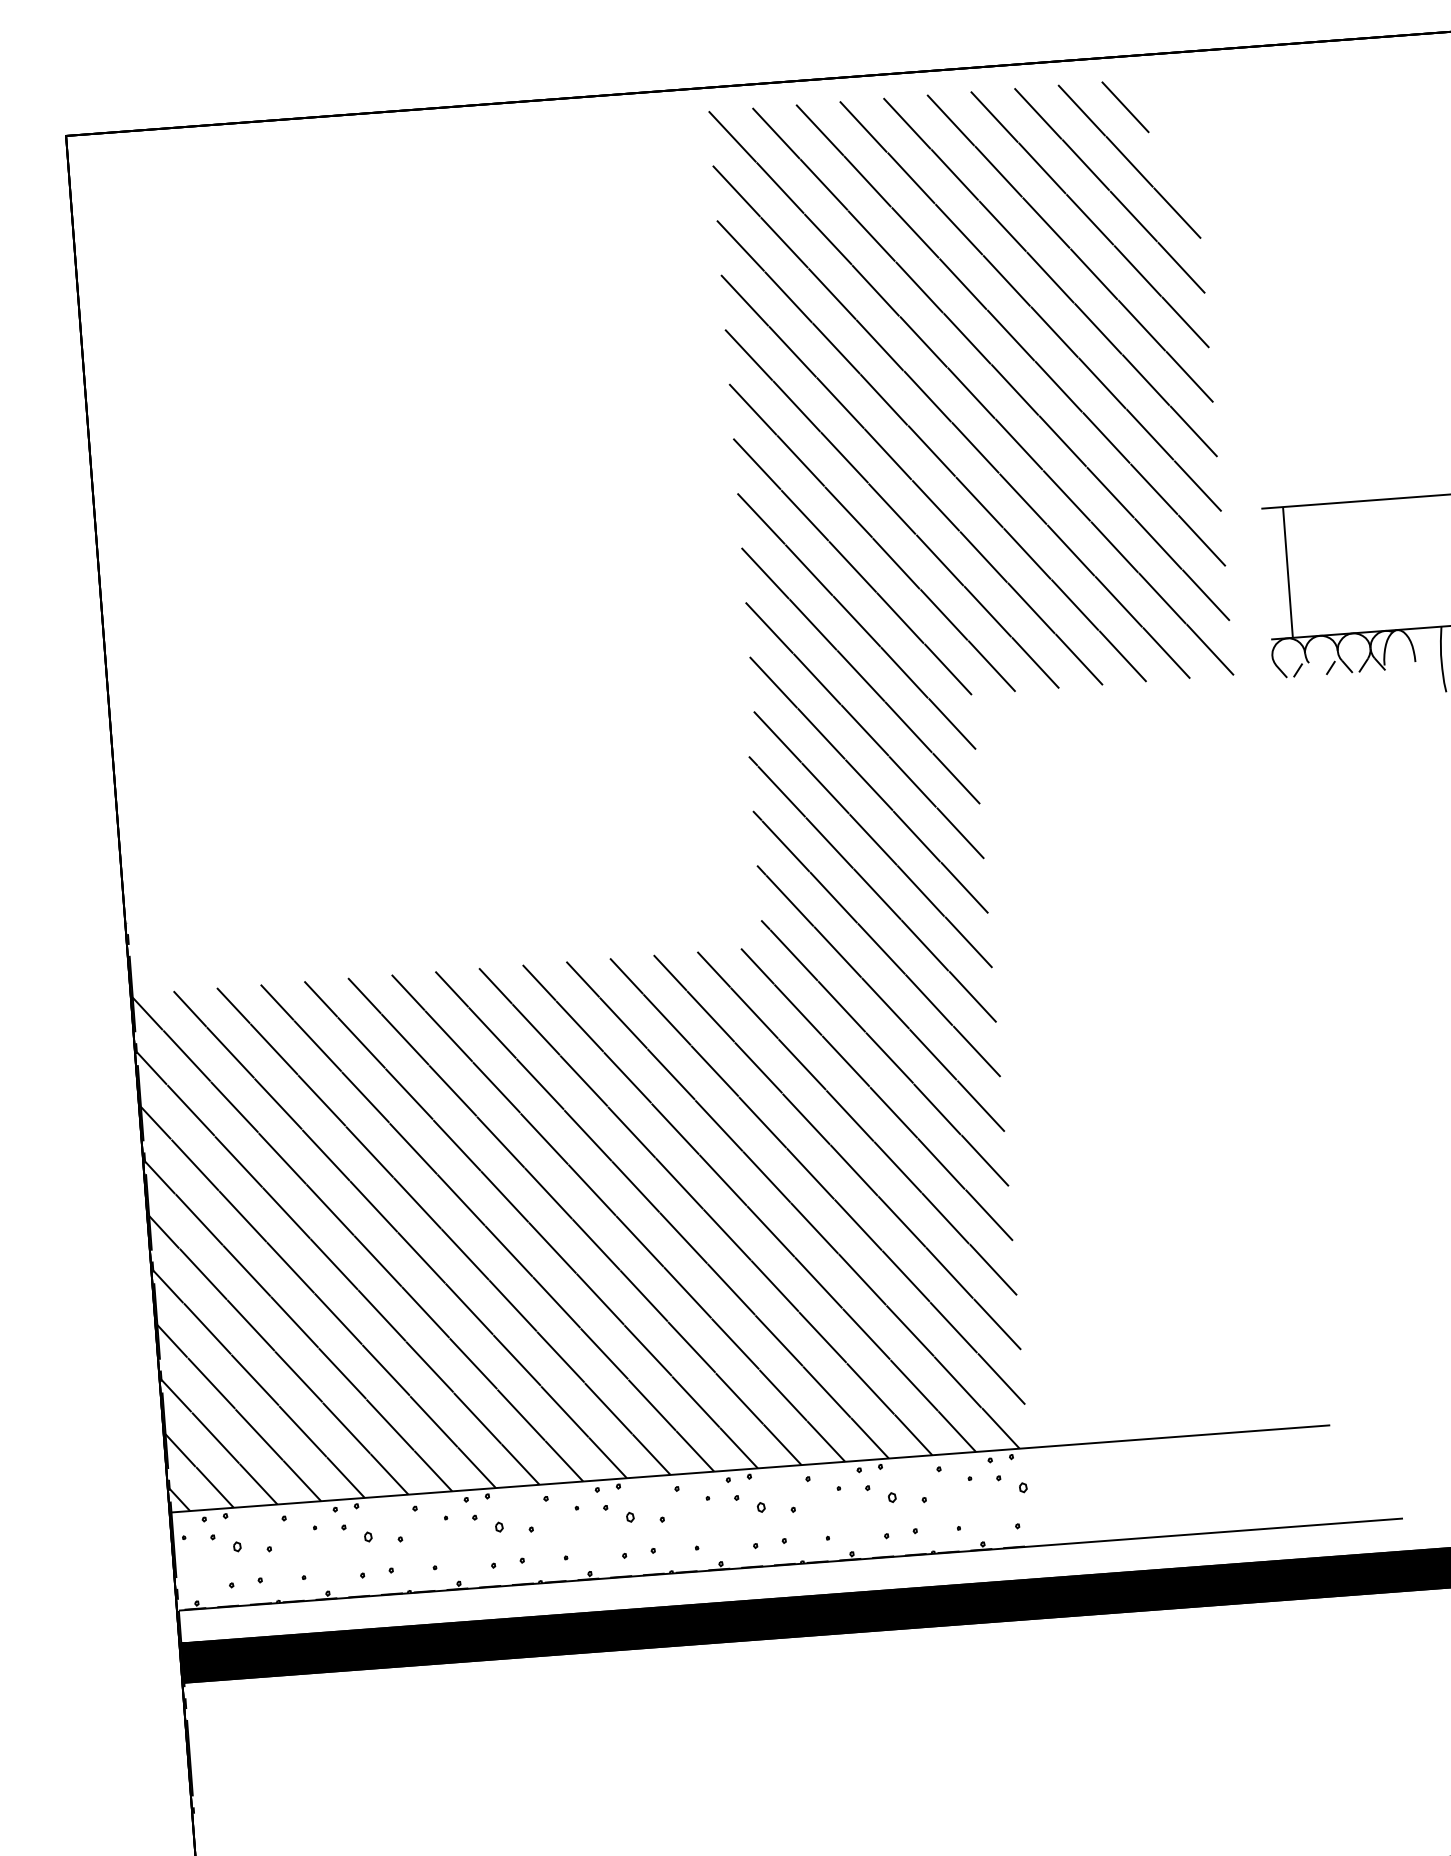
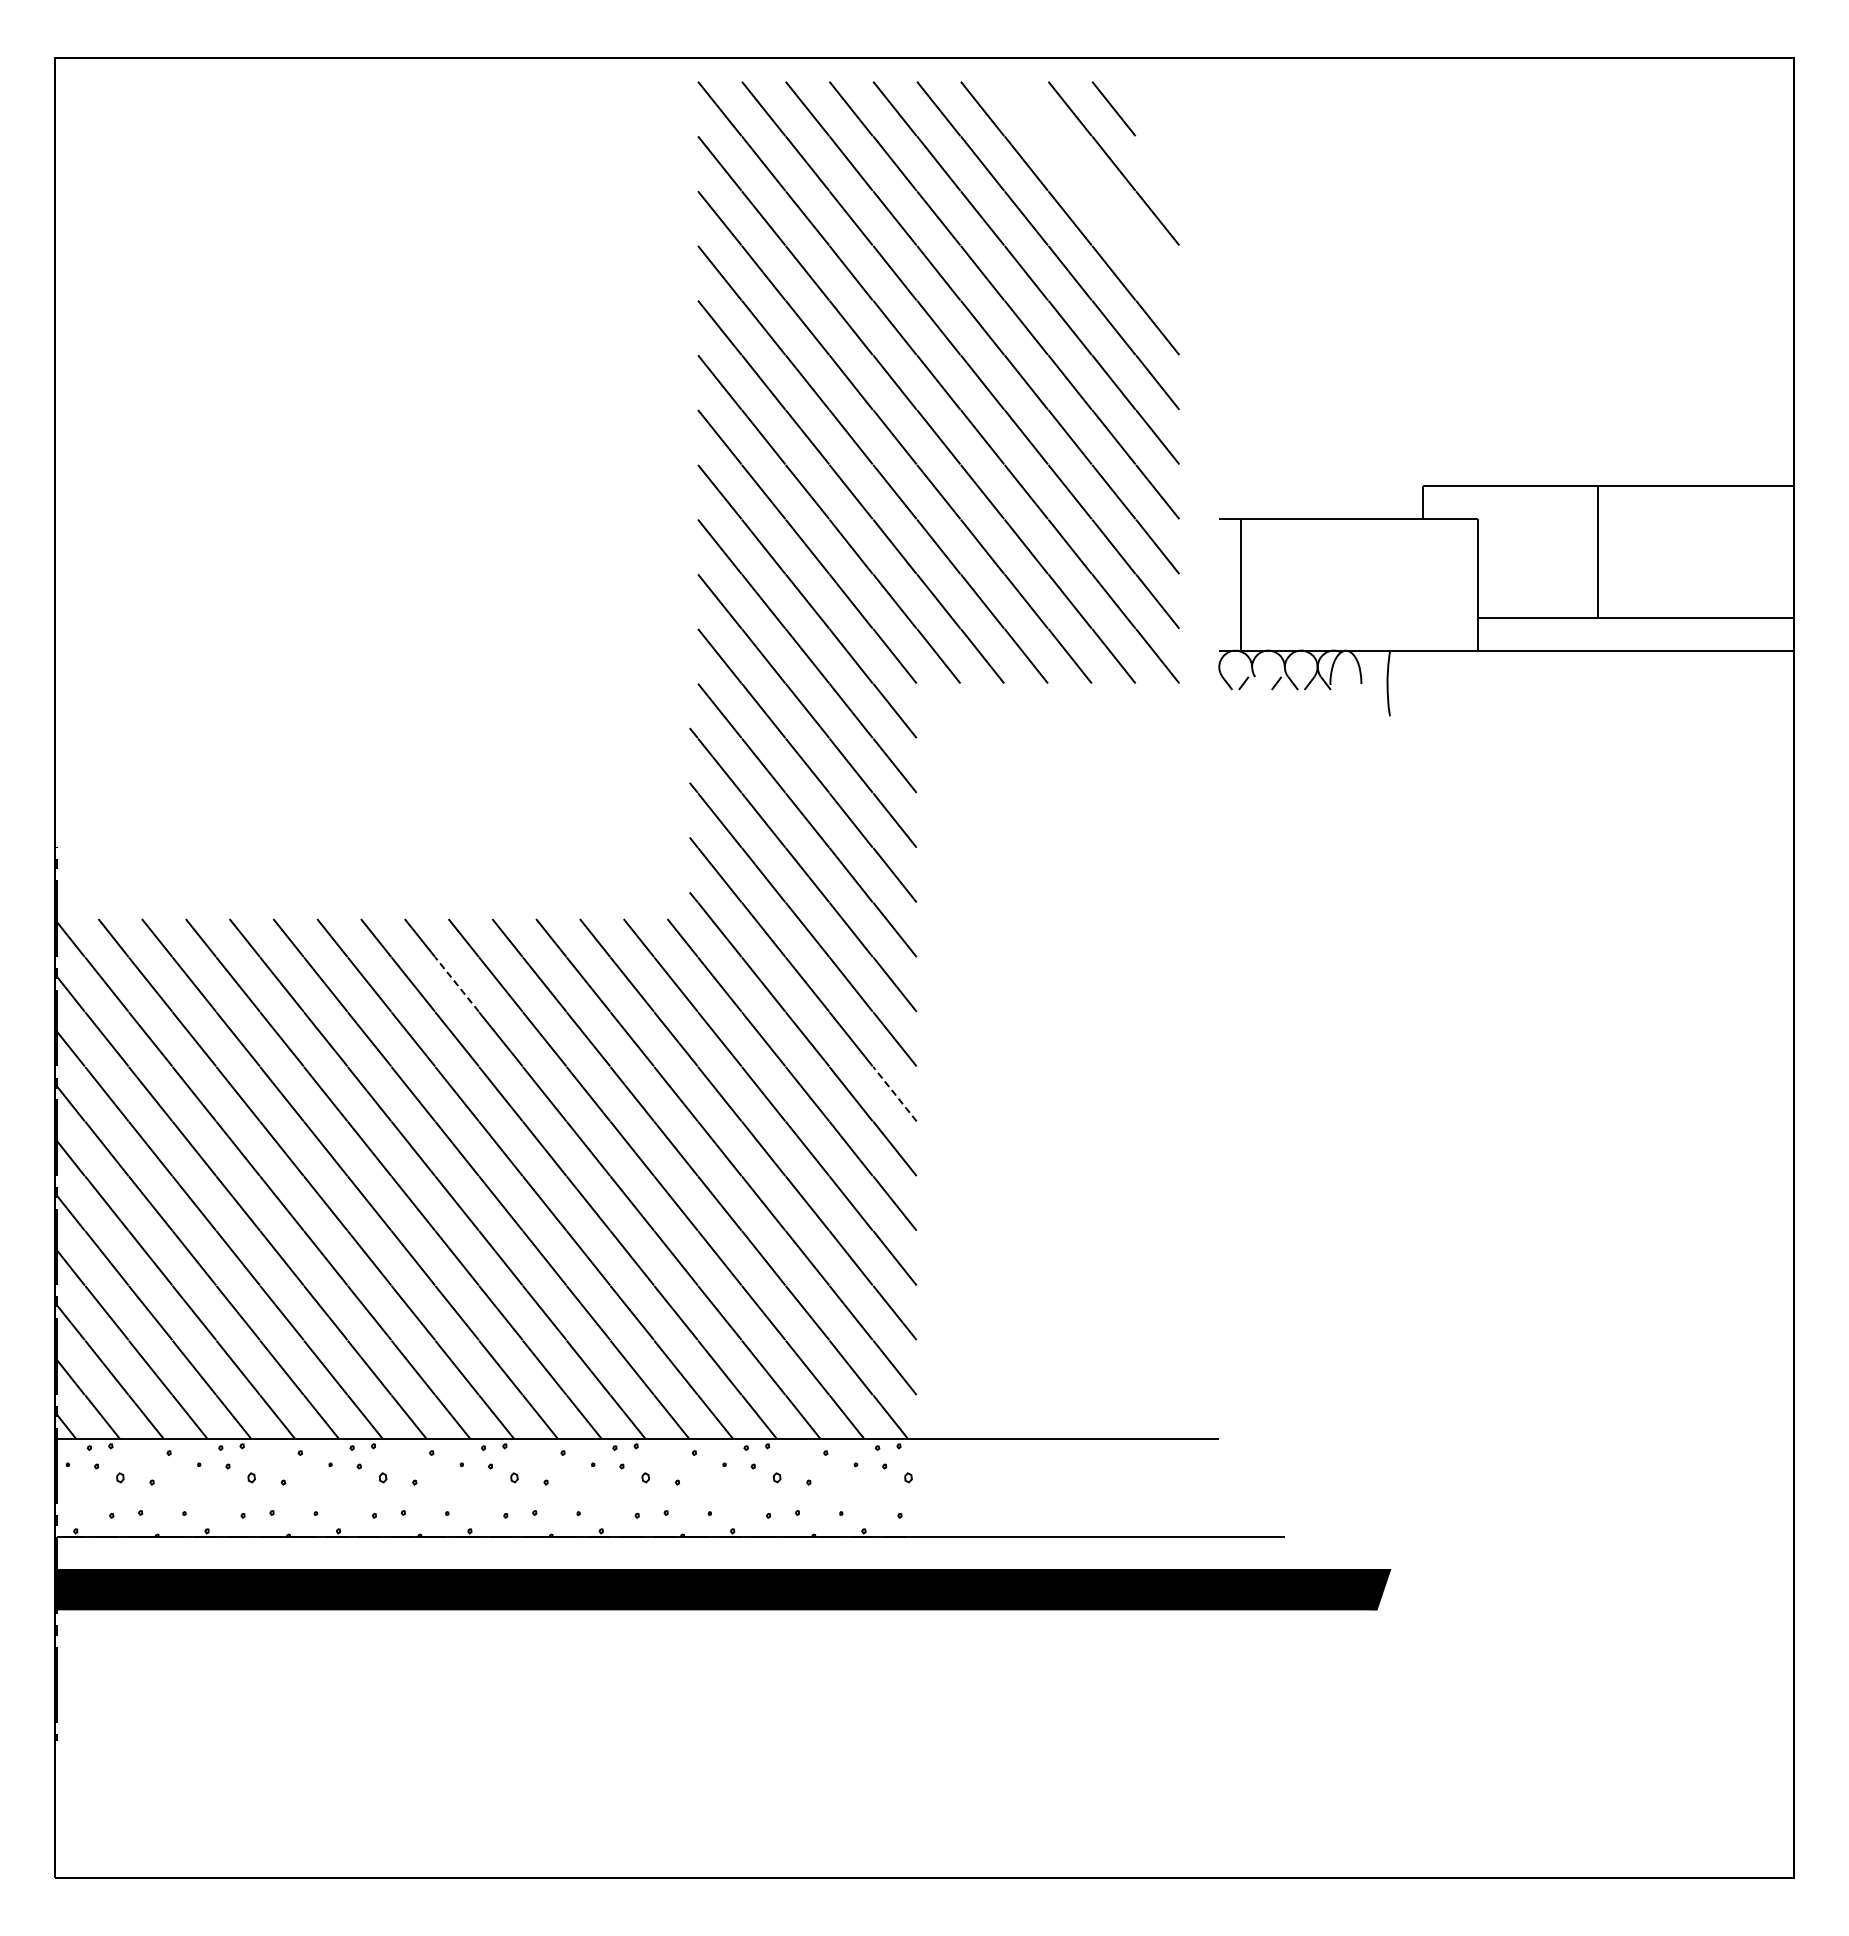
line: (1109, 190) -> (1091, 190), removed
line: (536, 1029) -> (457, 984), solid -> dashed
line: (980, 1106) -> (894, 1094), solid -> dashed

